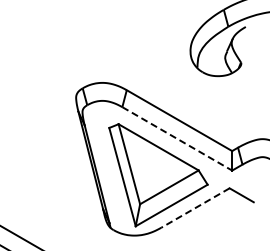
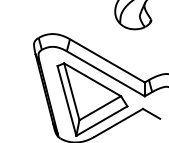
line: (177, 139) -> (105, 74), dashed -> solid
line: (195, 208) -> (118, 123), dashed -> solid

